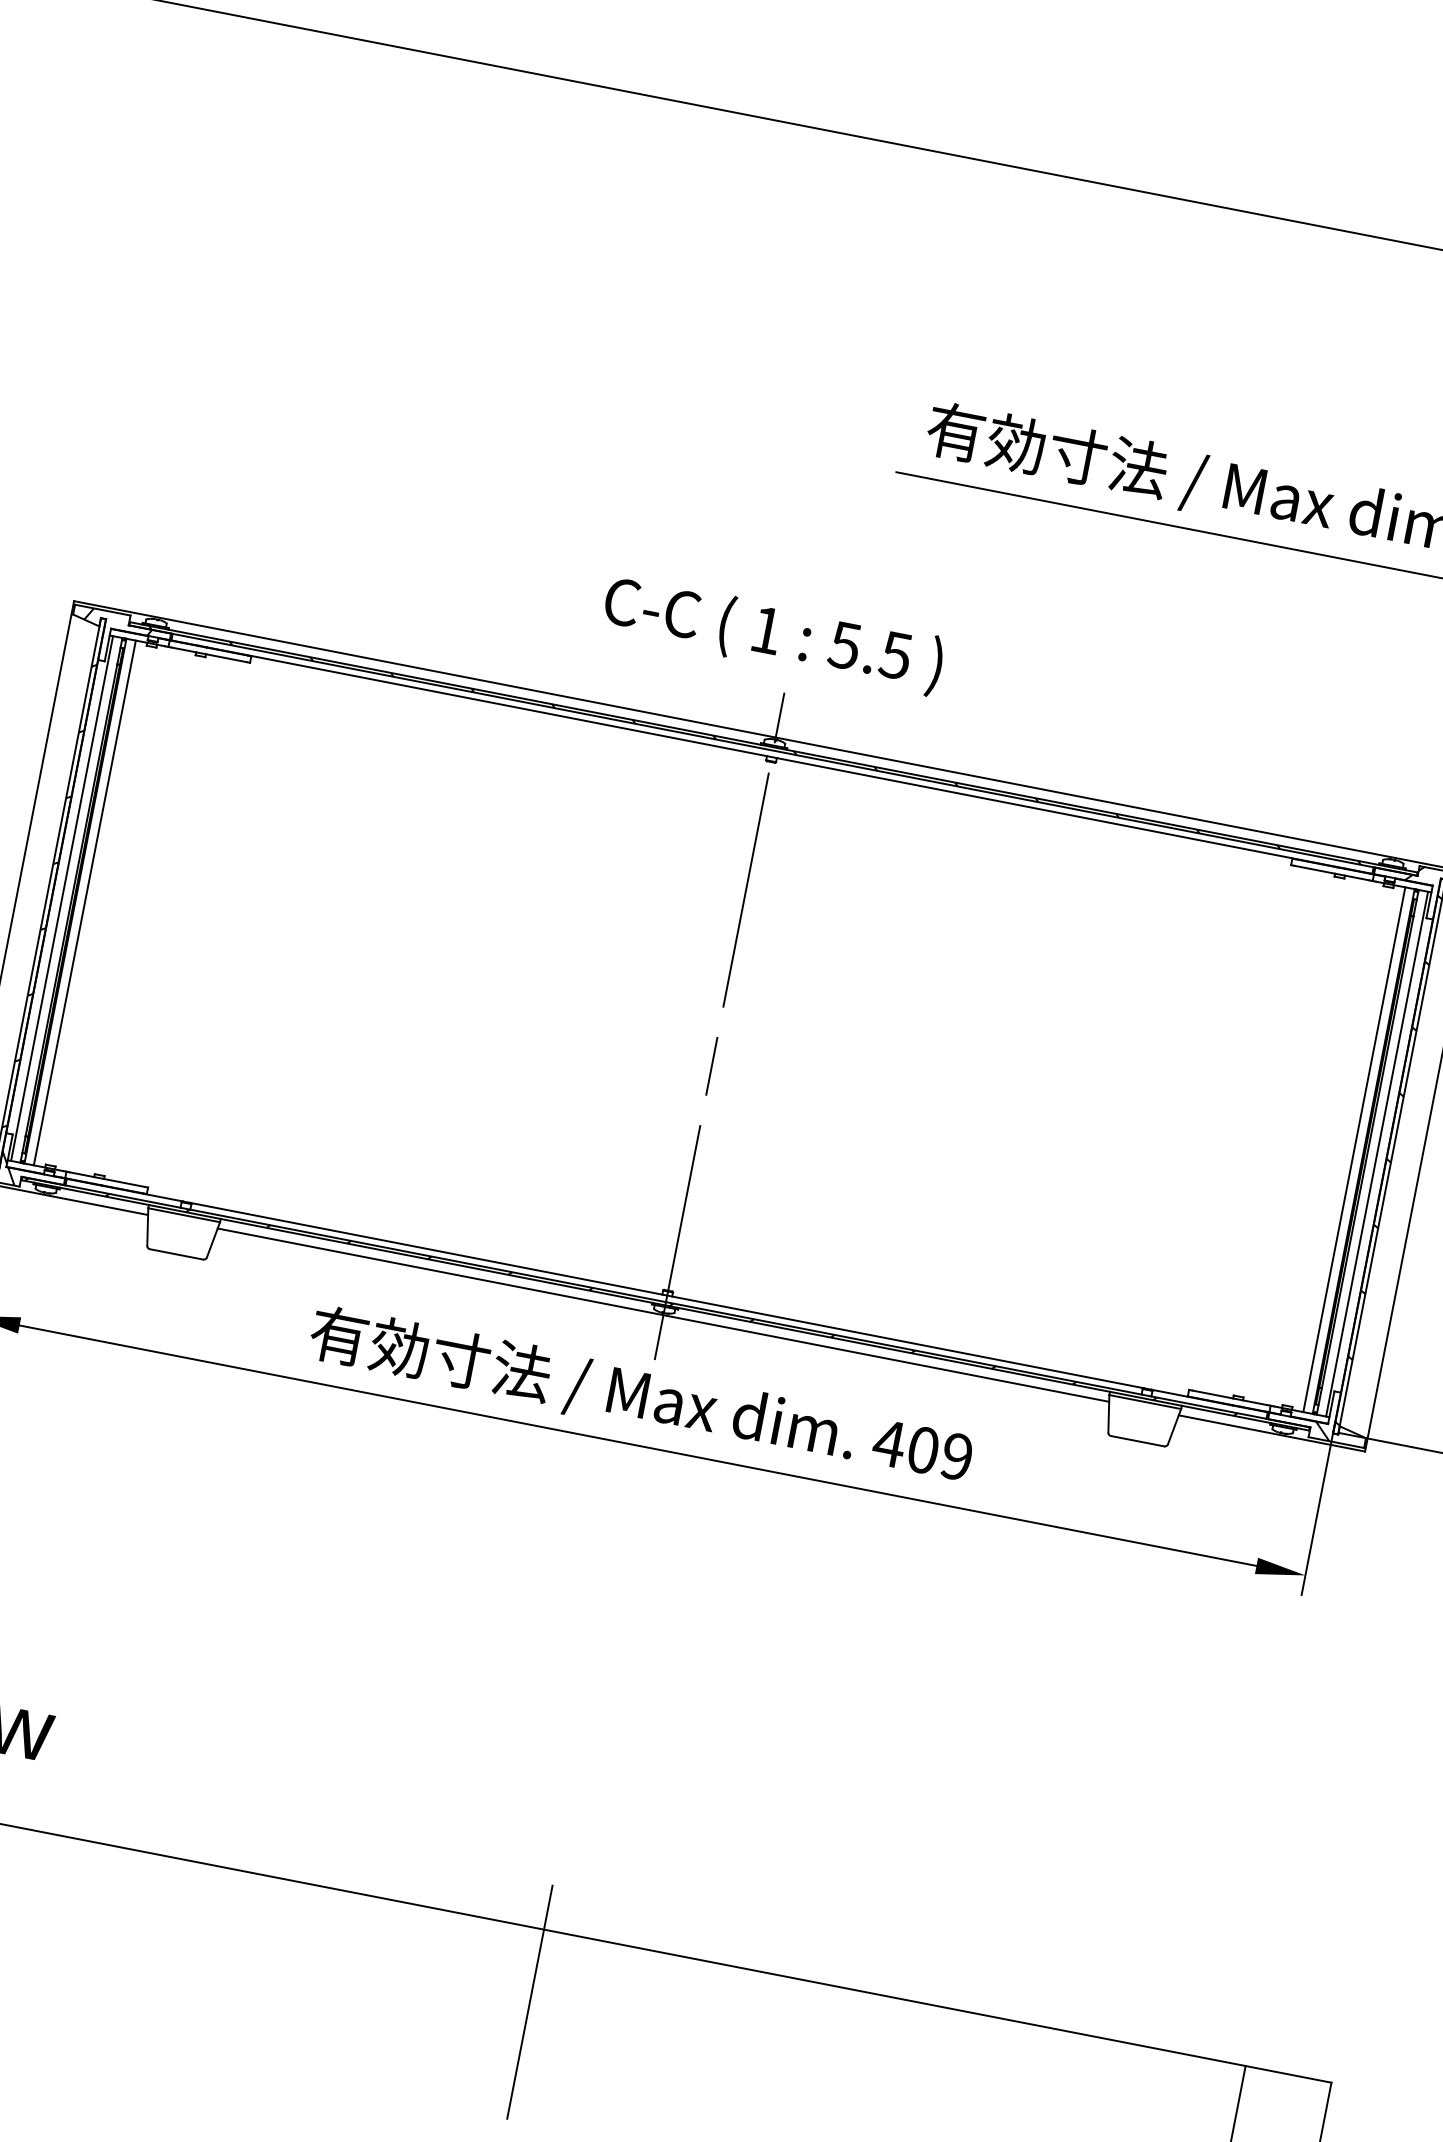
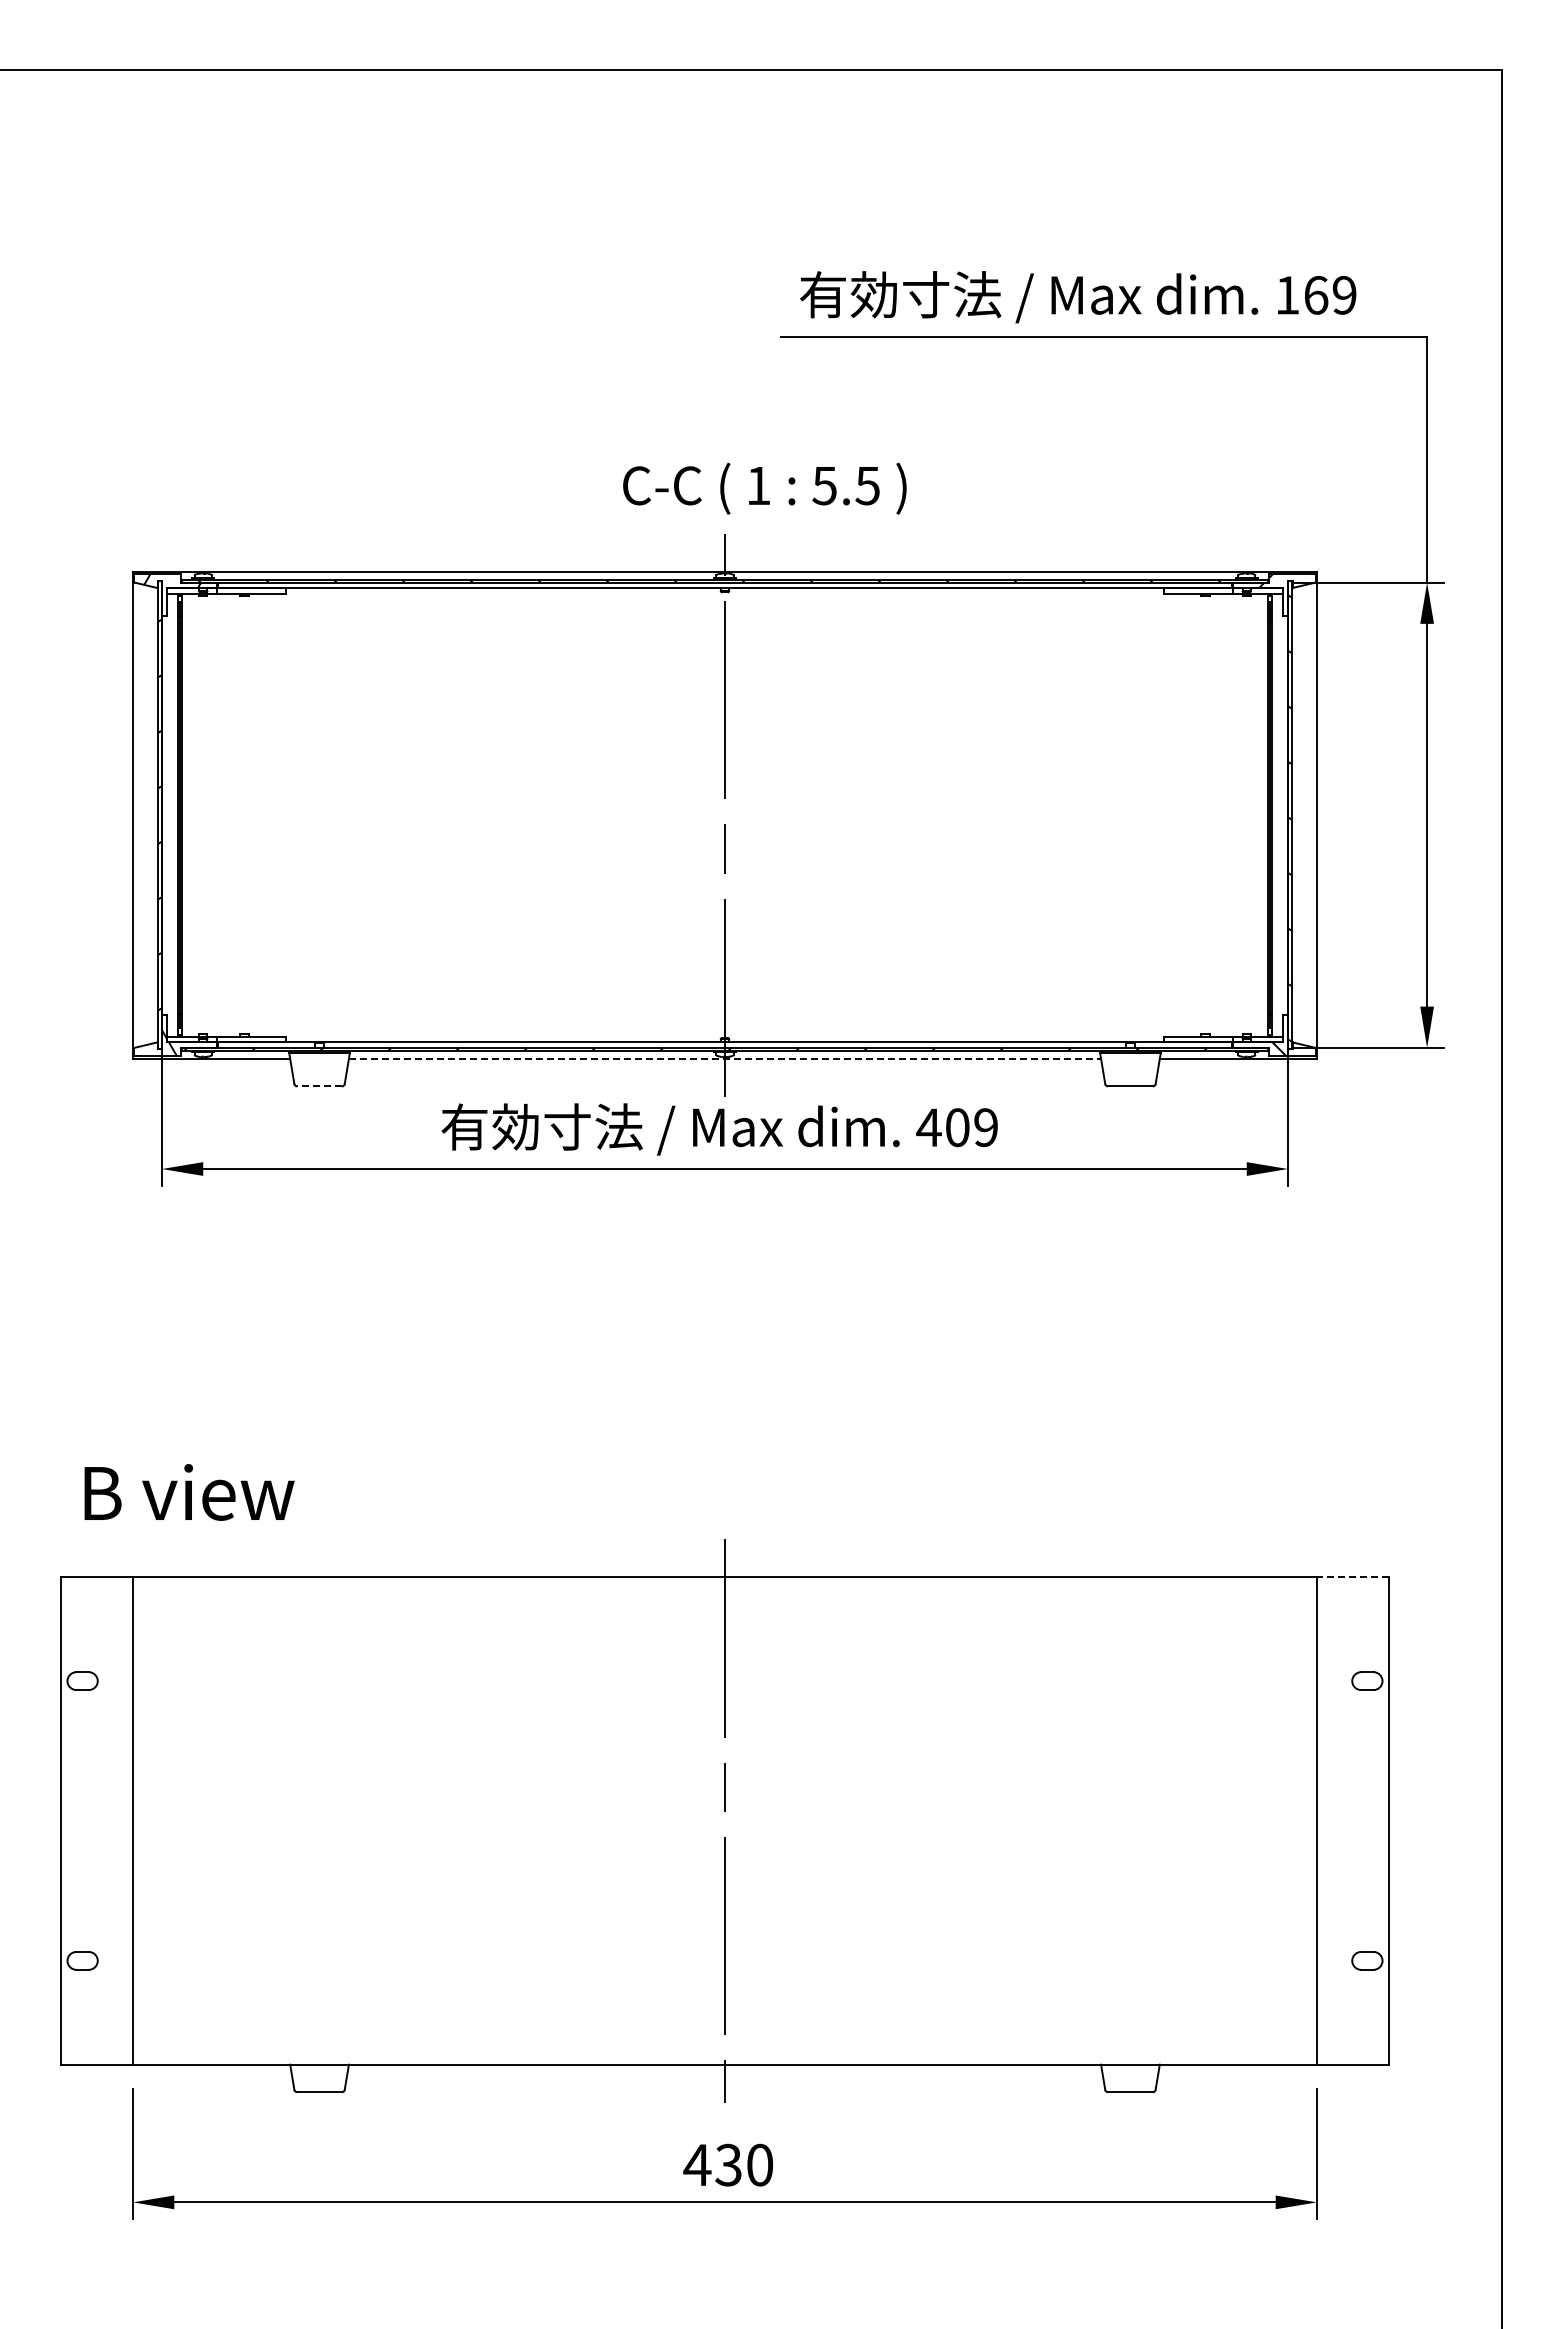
text: (772, 634) -> (764, 488), moved
line: (62, 897) -> (170, 814), removed
line: (85, 902) -> (189, 814), removed
line: (1354, 1148) -> (1260, 814), removed
line: (1376, 1153) -> (1279, 814), removed
line: (176, 1254) -> (319, 1086), solid -> dashed
line: (664, 1314) -> (725, 1058), solid -> dashed
line: (1287, 2074) -> (1352, 1577), solid -> dashed

